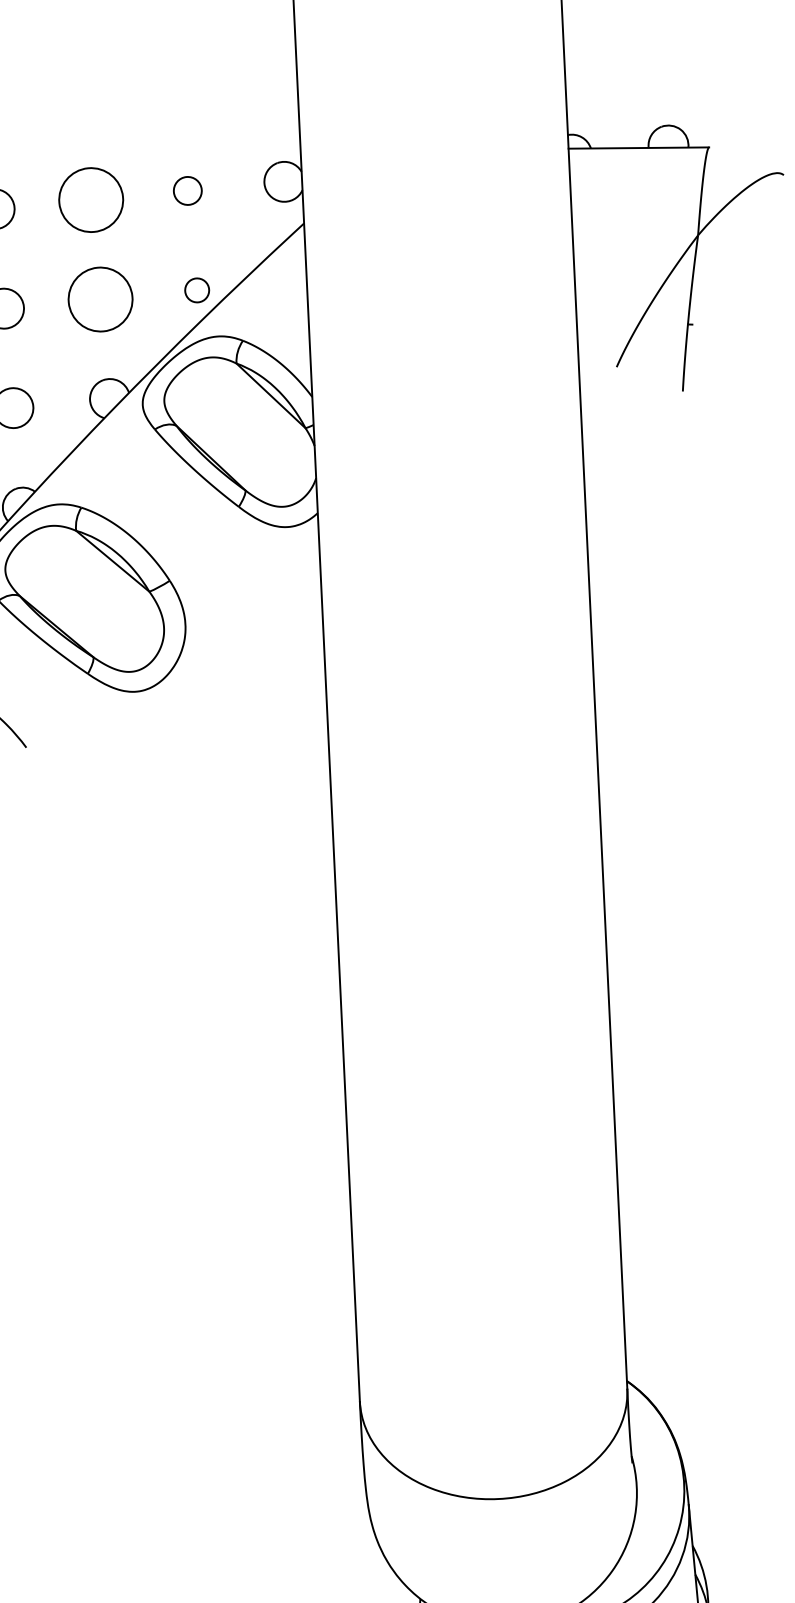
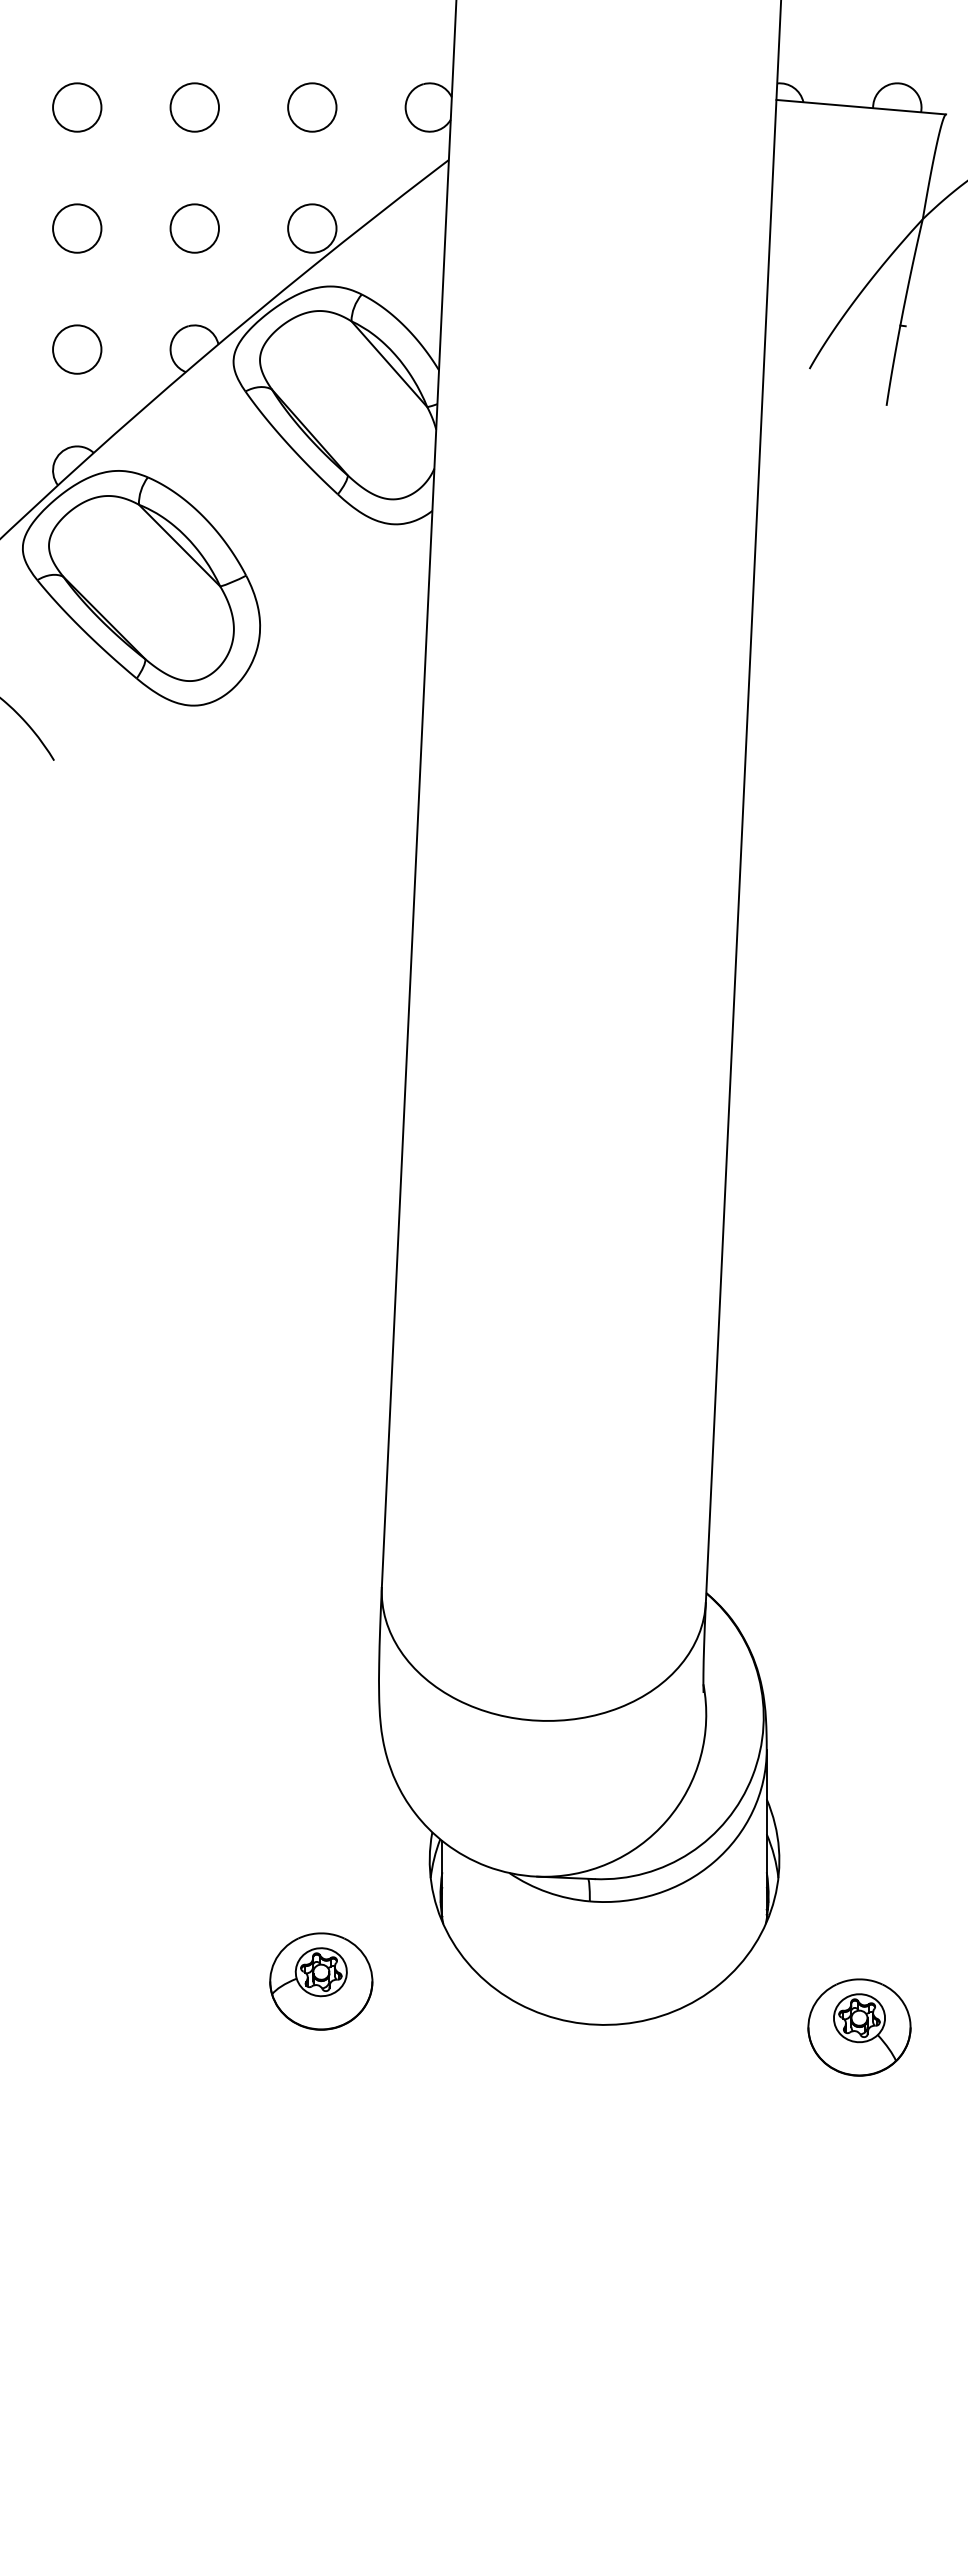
circle: (187, 190) -> (312, 107), size x1.43
circle: (90, 200) -> (194, 107), size x0.62
circle: (197, 290) -> (312, 228), size x1.67
circle: (100, 299) -> (194, 228), size x0.62

